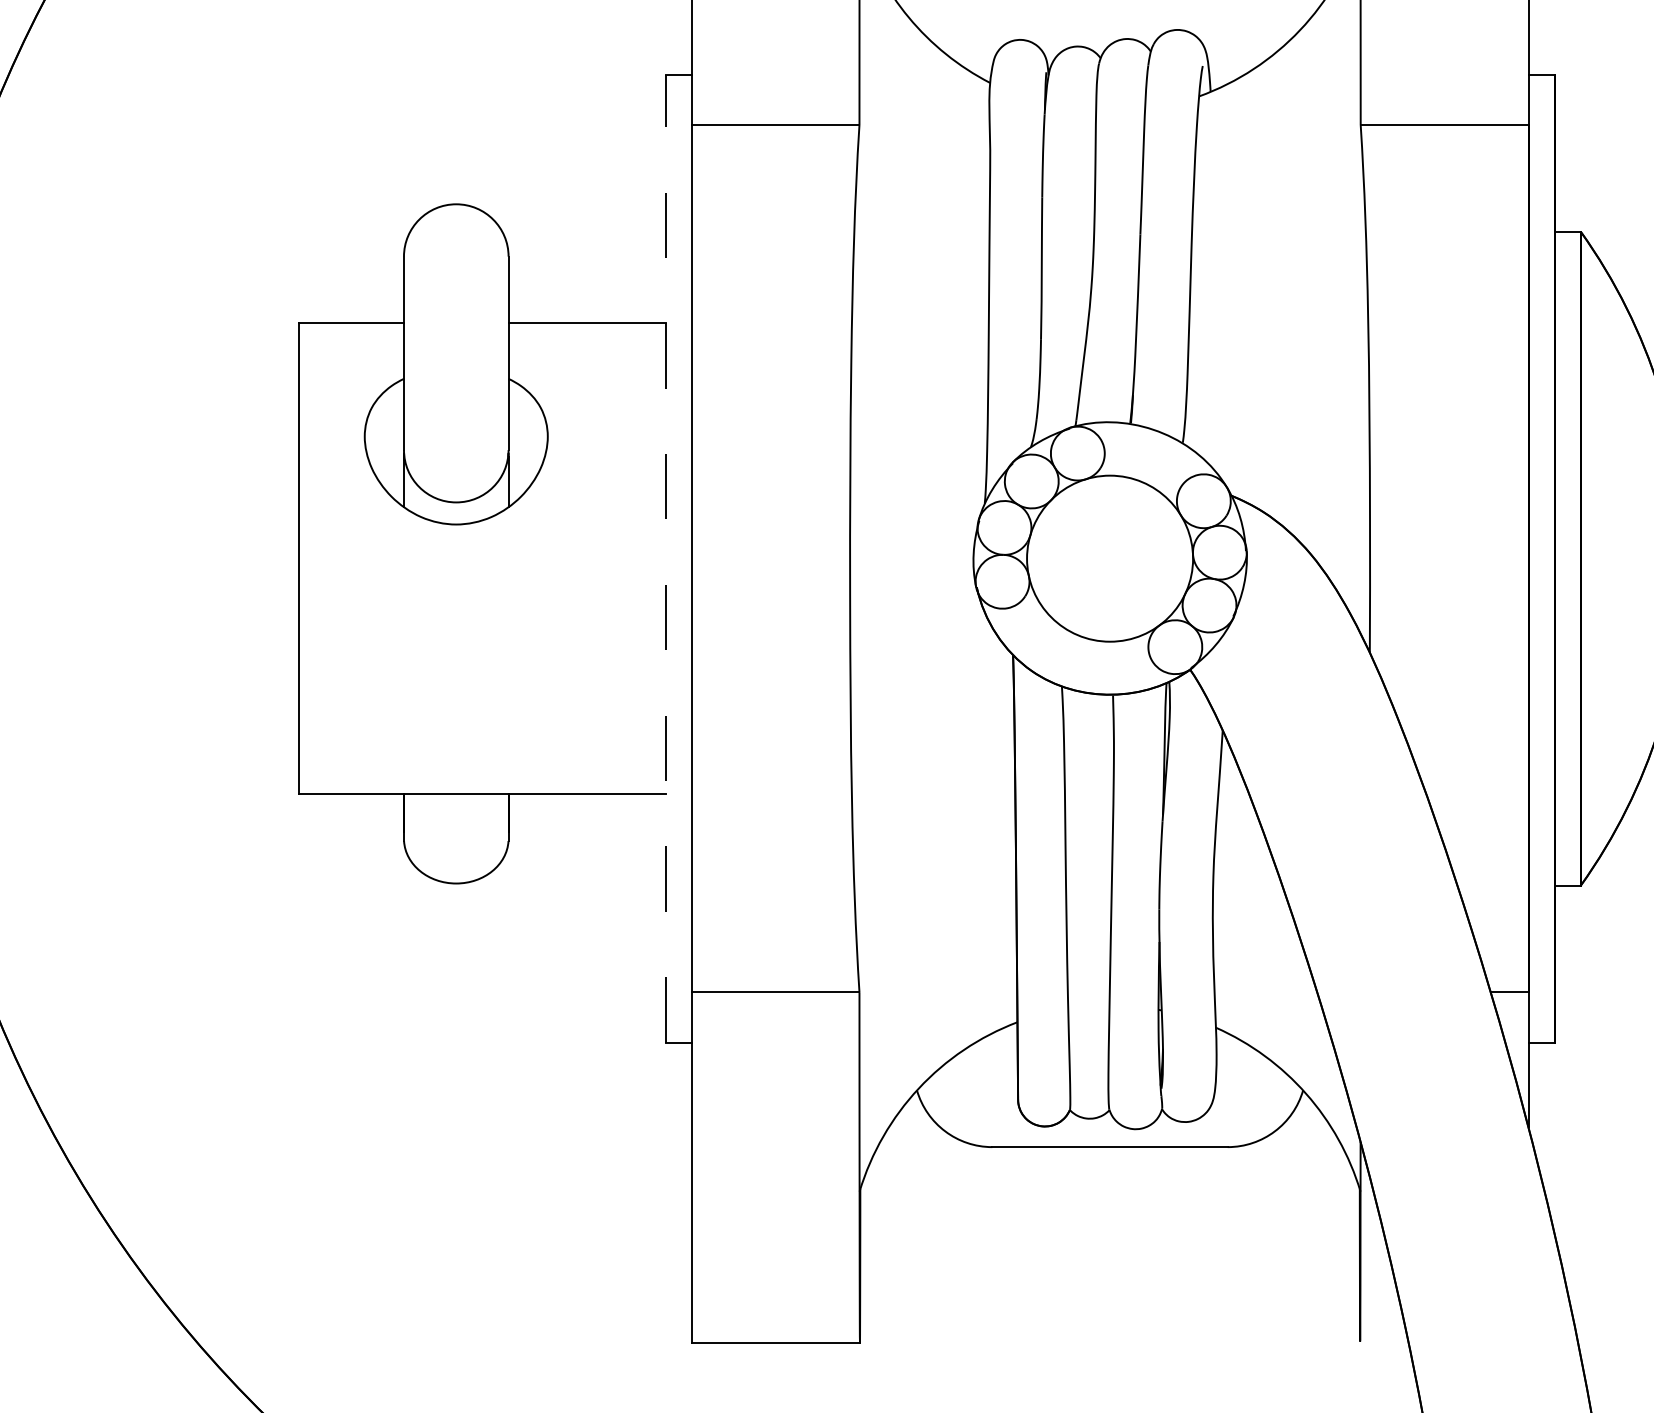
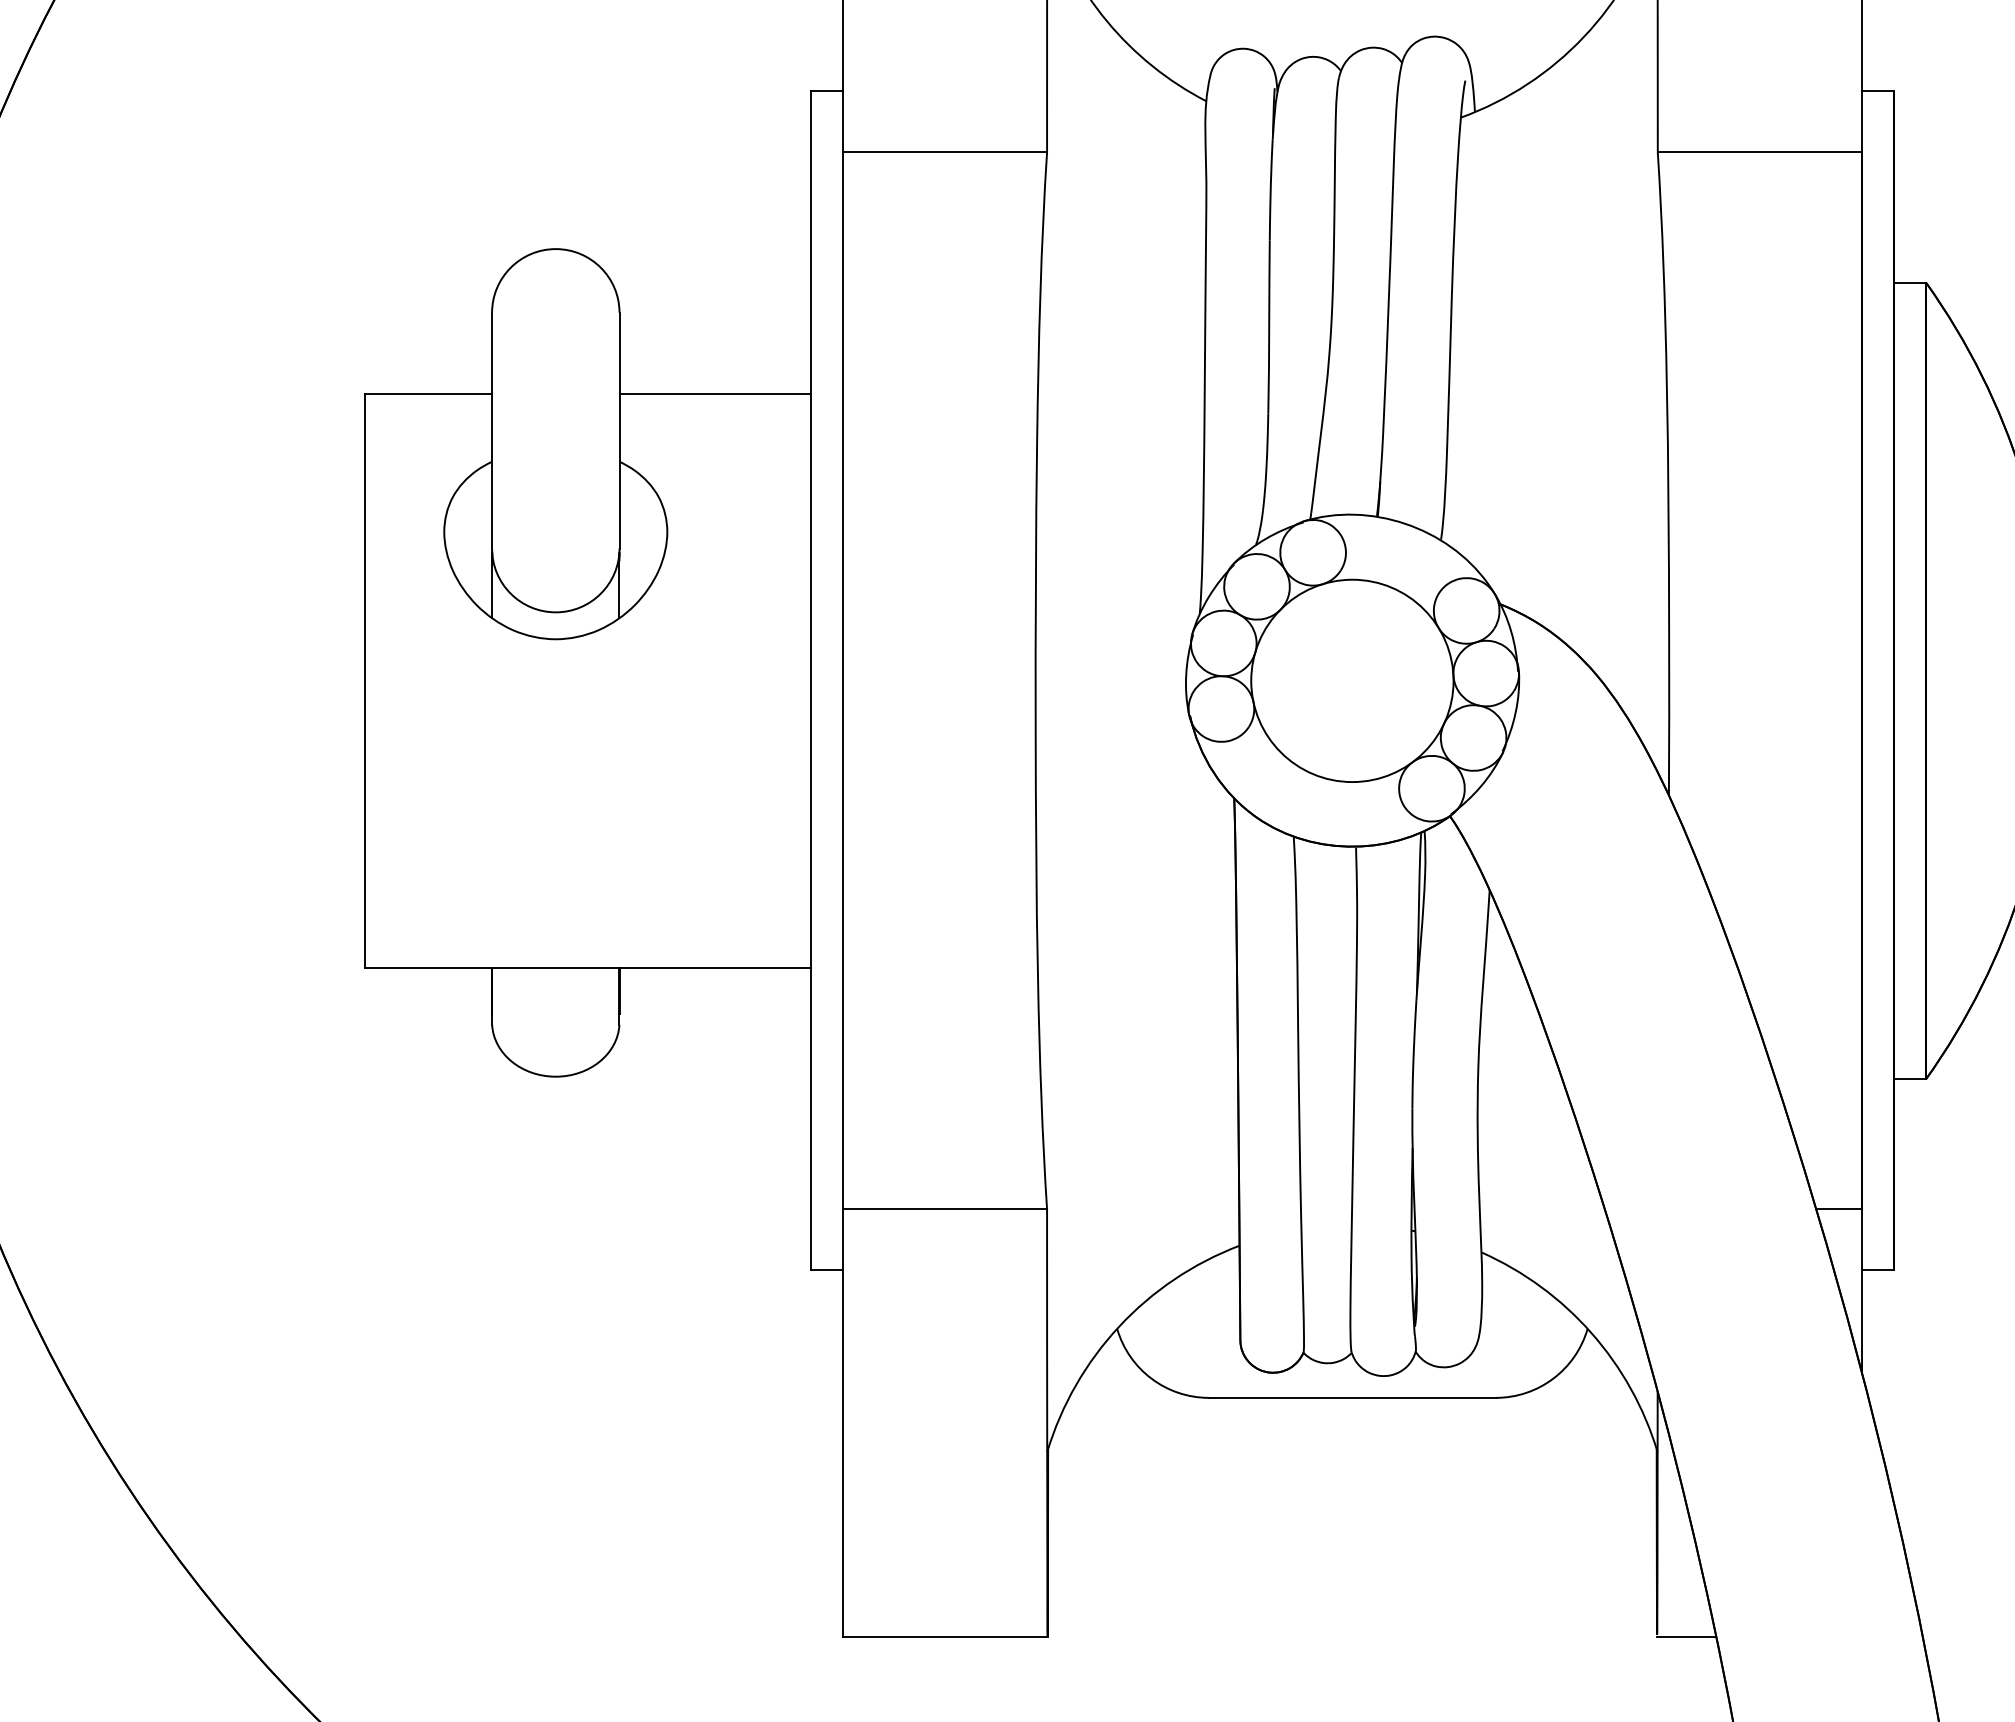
line: (665, 558) -> (810, 680), dashed -> solid
line: (1384, 1342) -> (1686, 1636), added

